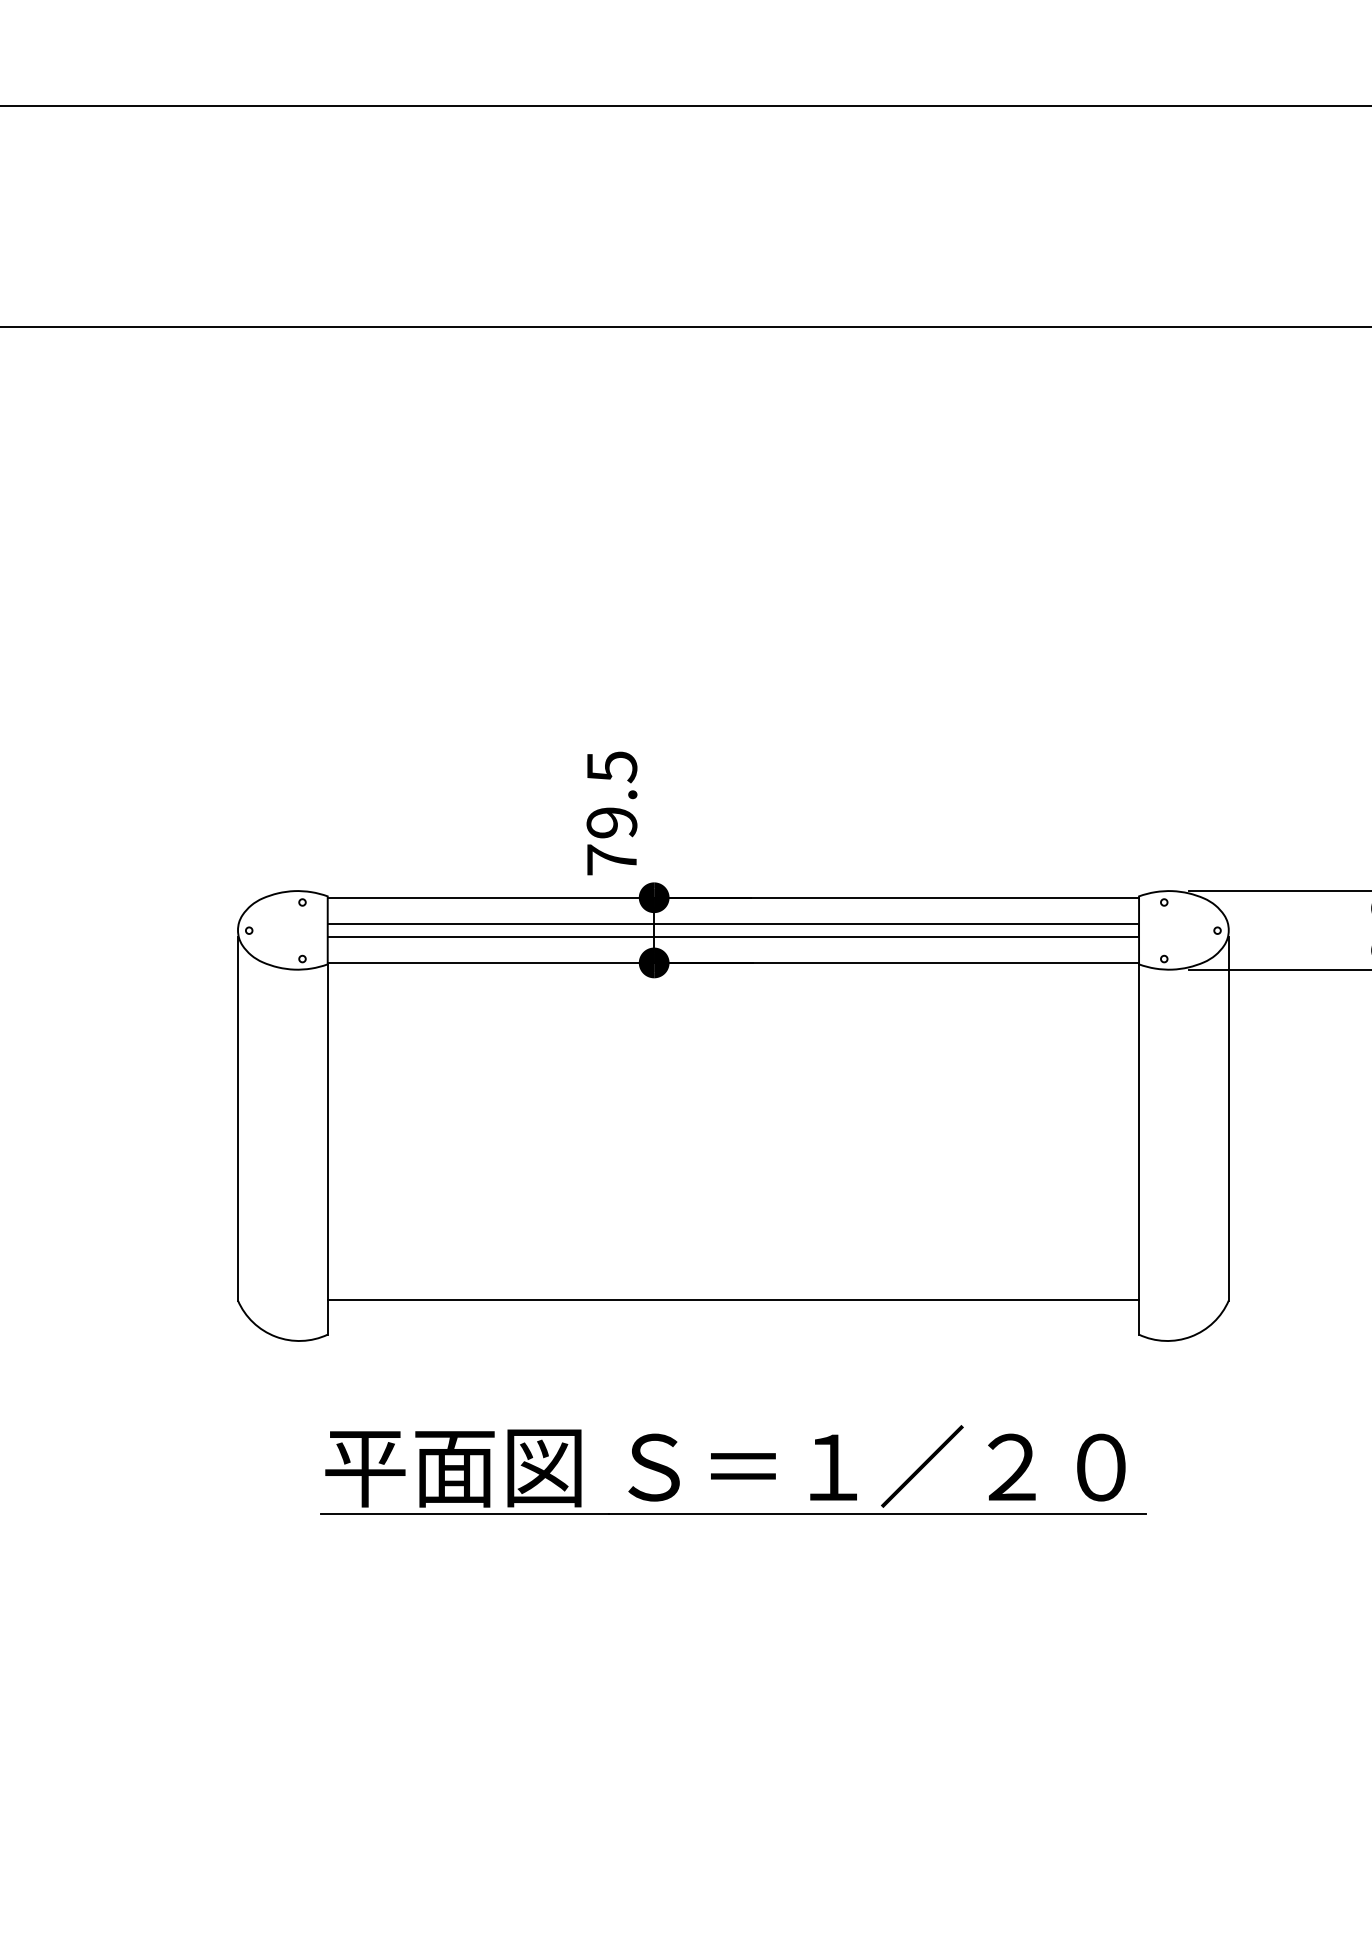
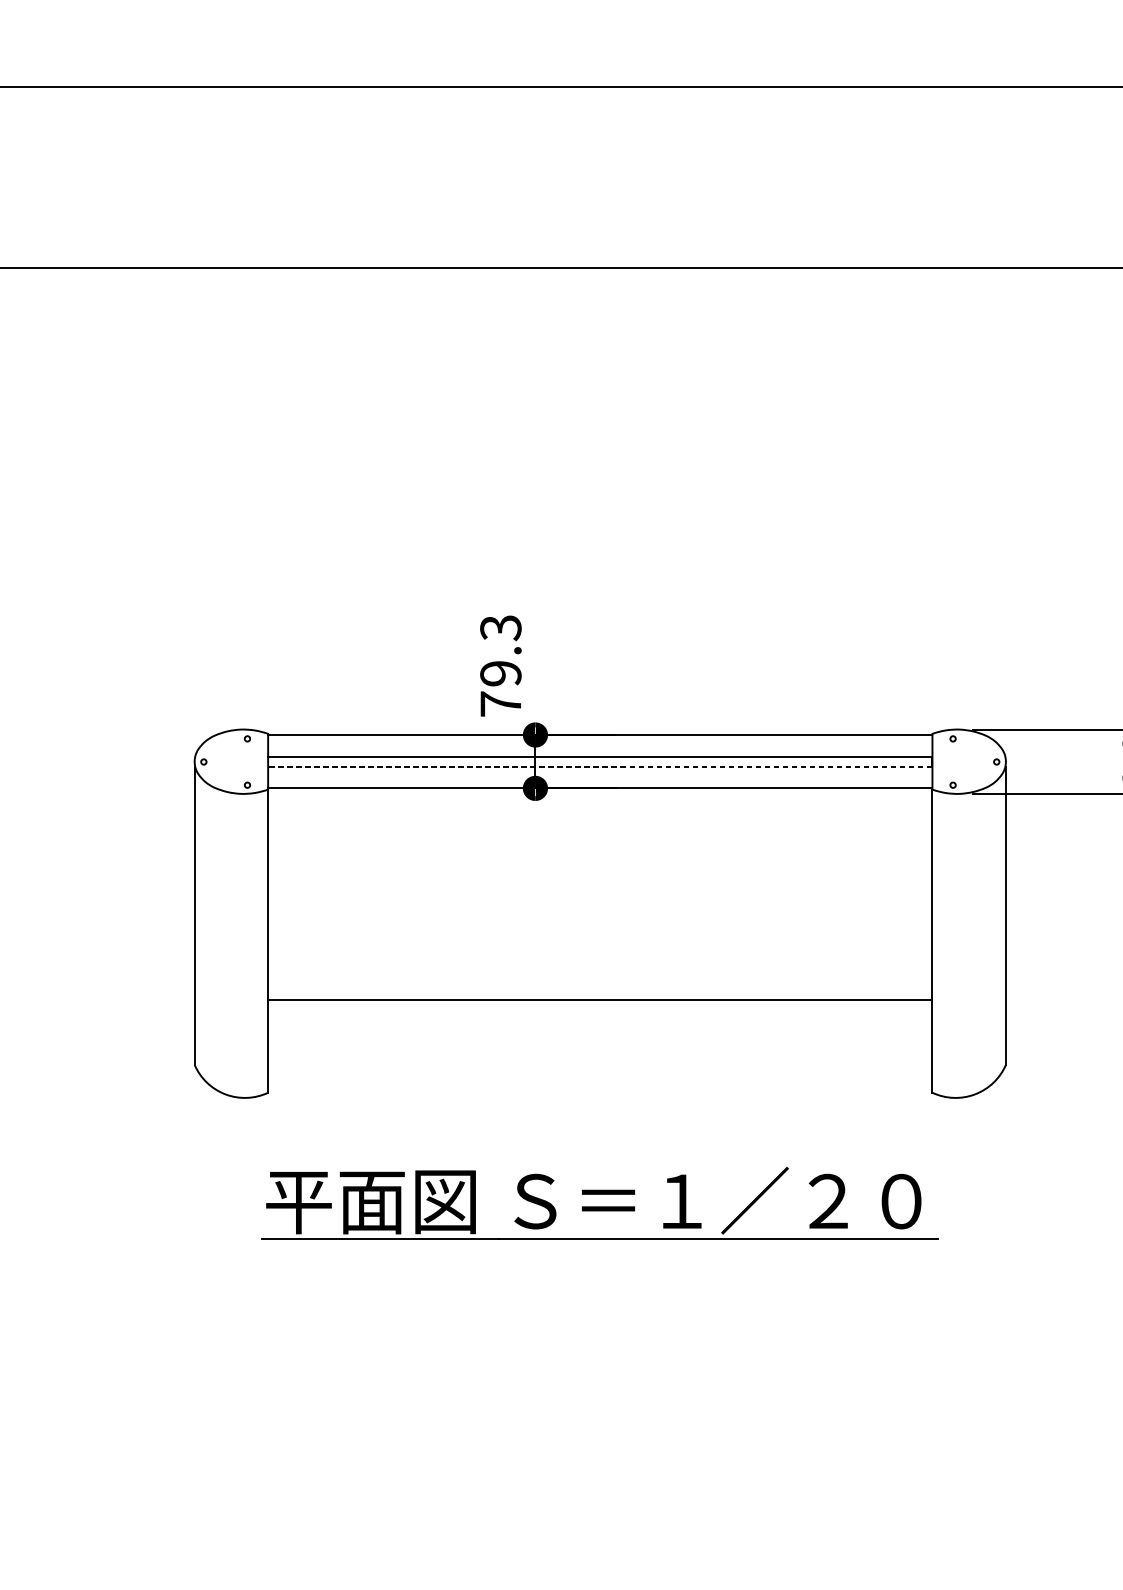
text: (611, 767) -> (500, 628), 79.5 -> 79.3
line: (733, 936) -> (600, 766), solid -> dashed
line: (733, 1300) -> (600, 1000), moved

